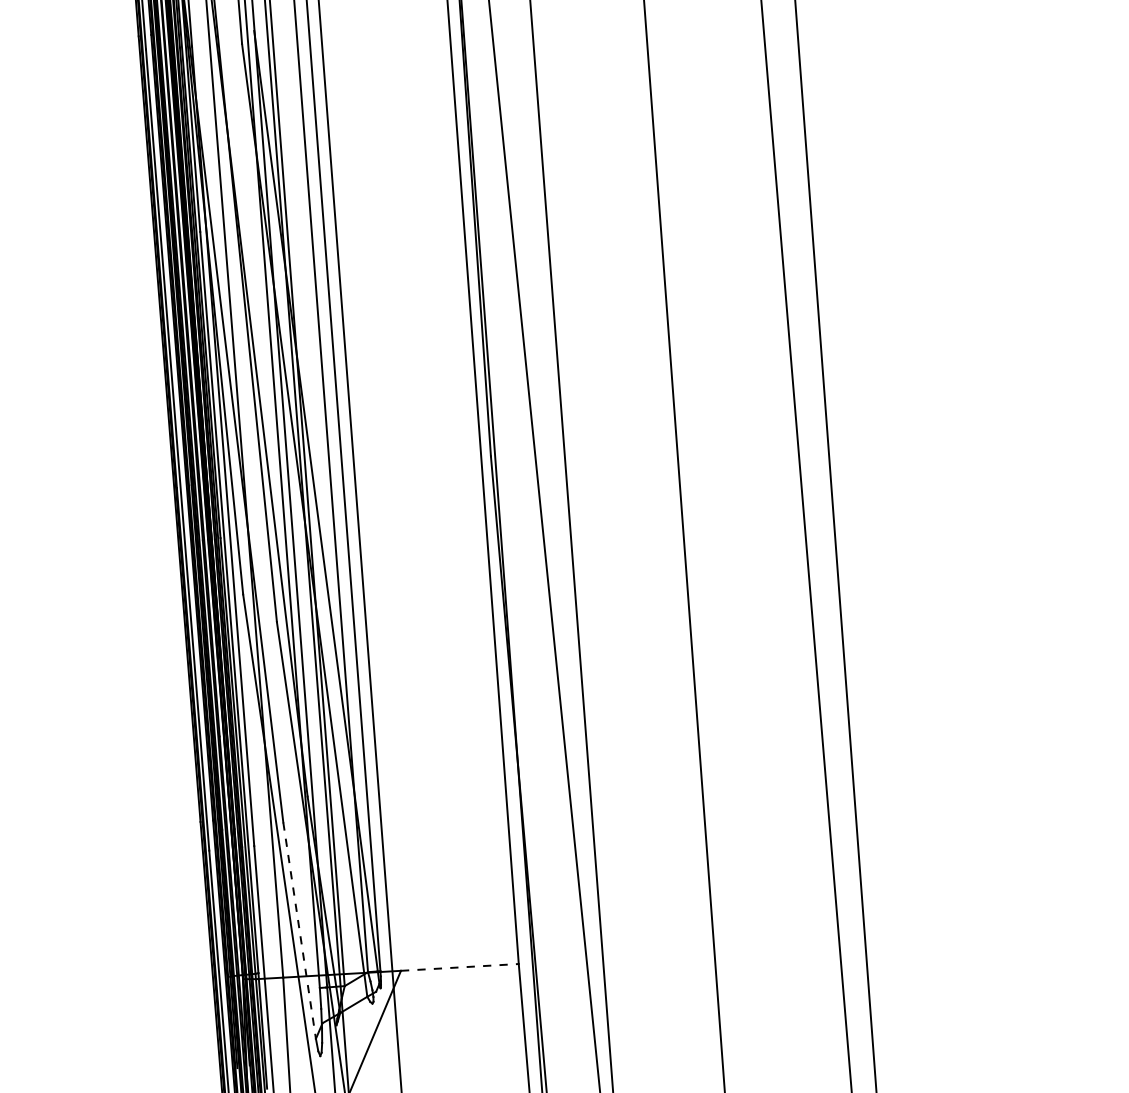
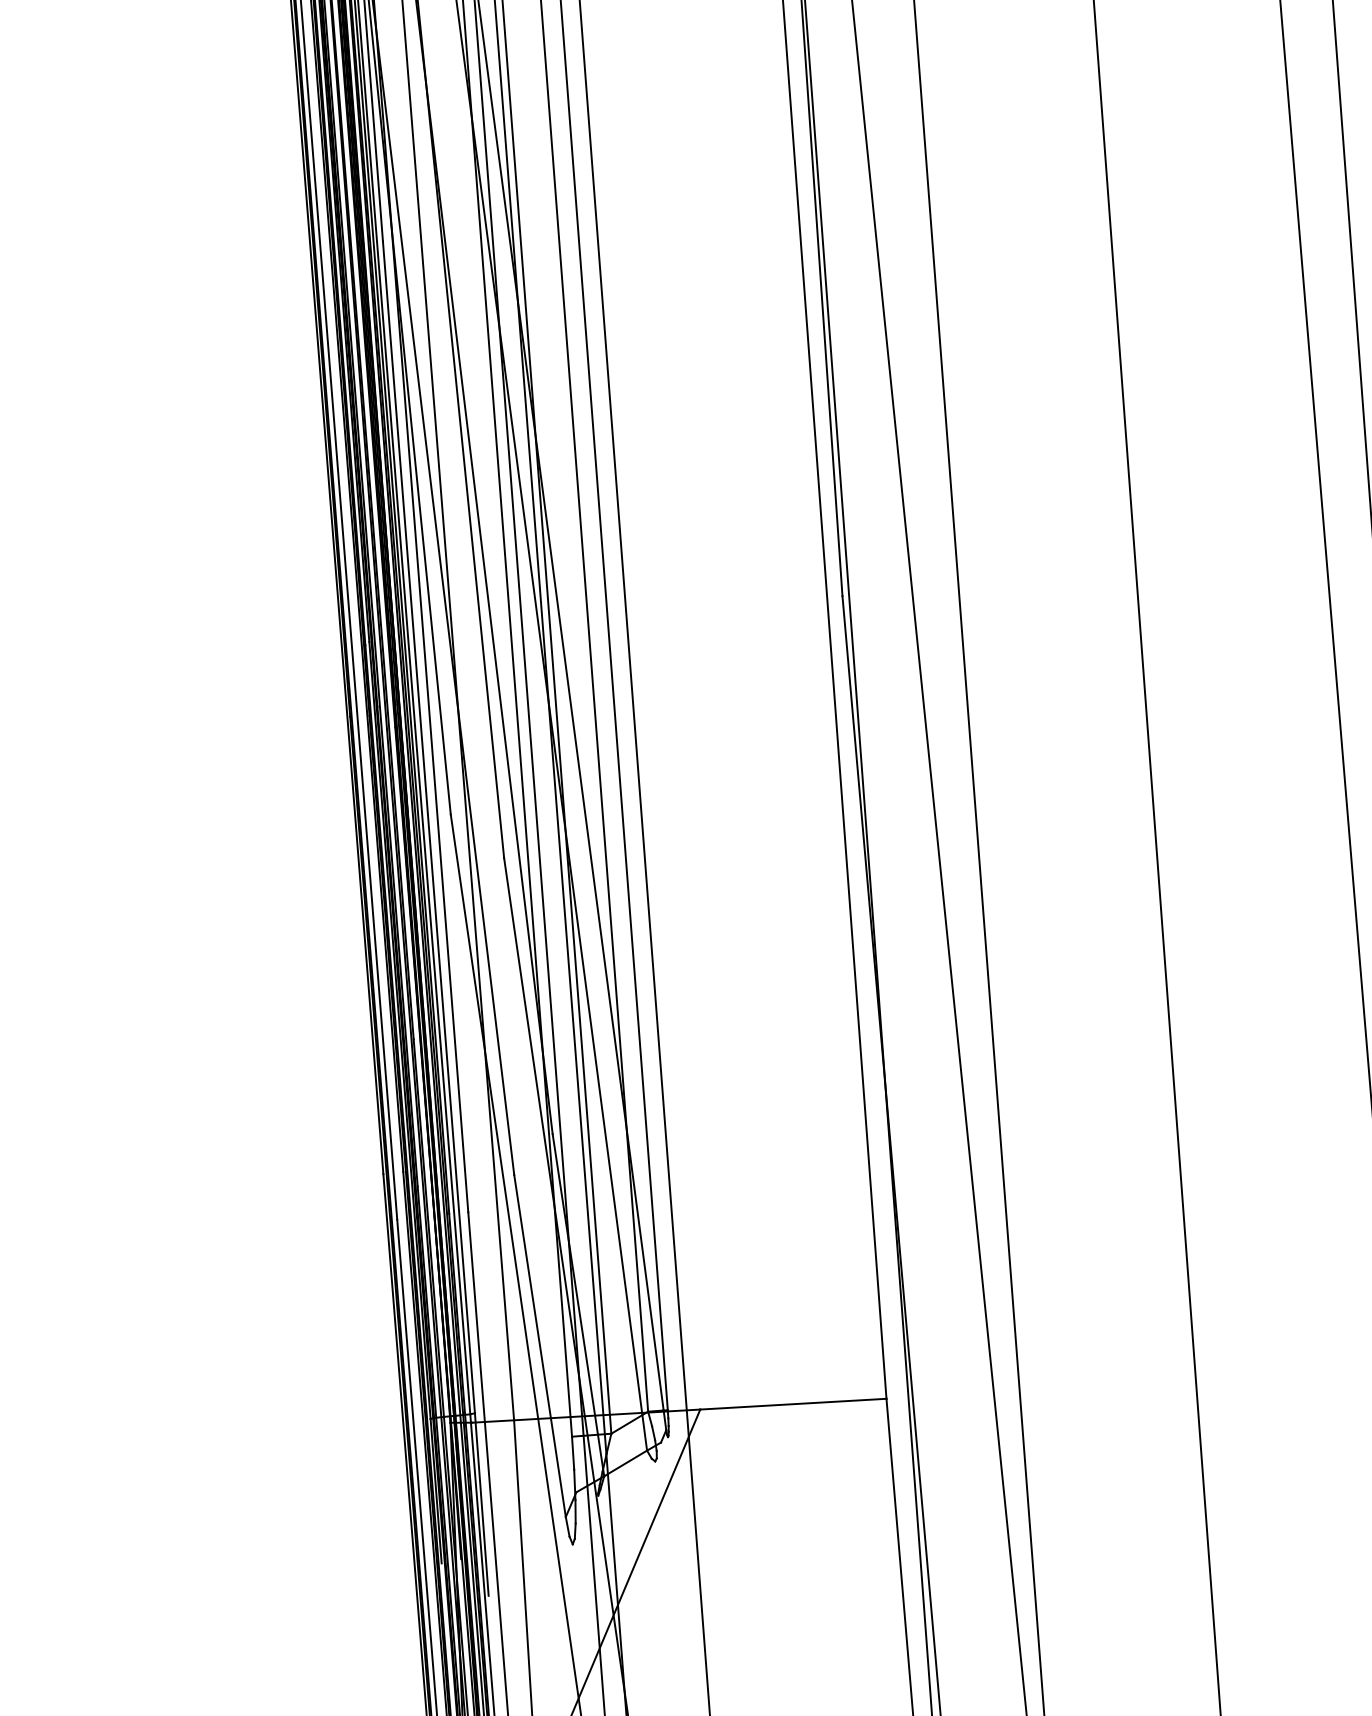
line: (299, 931) -> (539, 1347), dashed -> solid
line: (459, 967) -> (792, 1404), dashed -> solid

